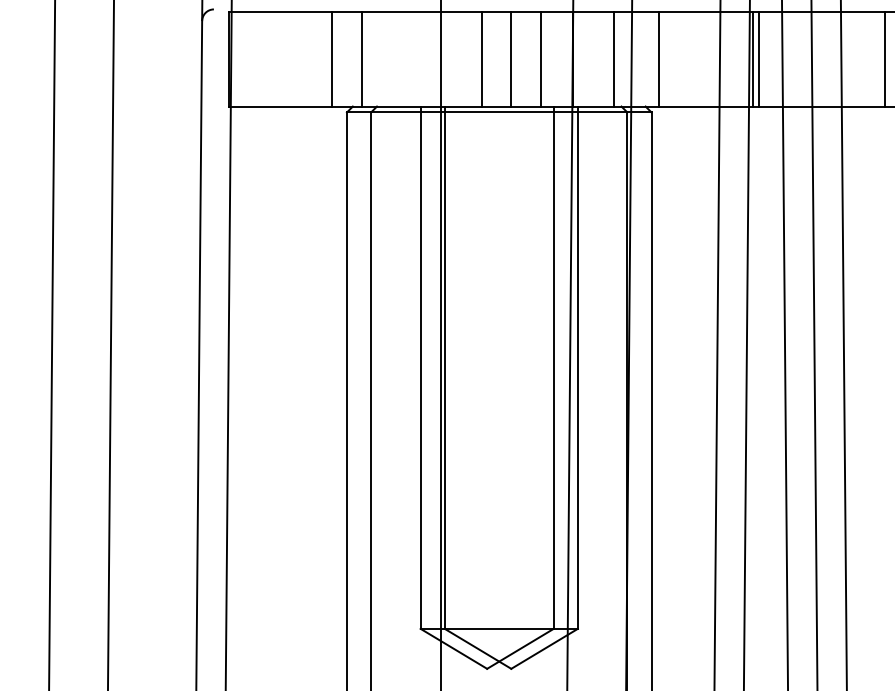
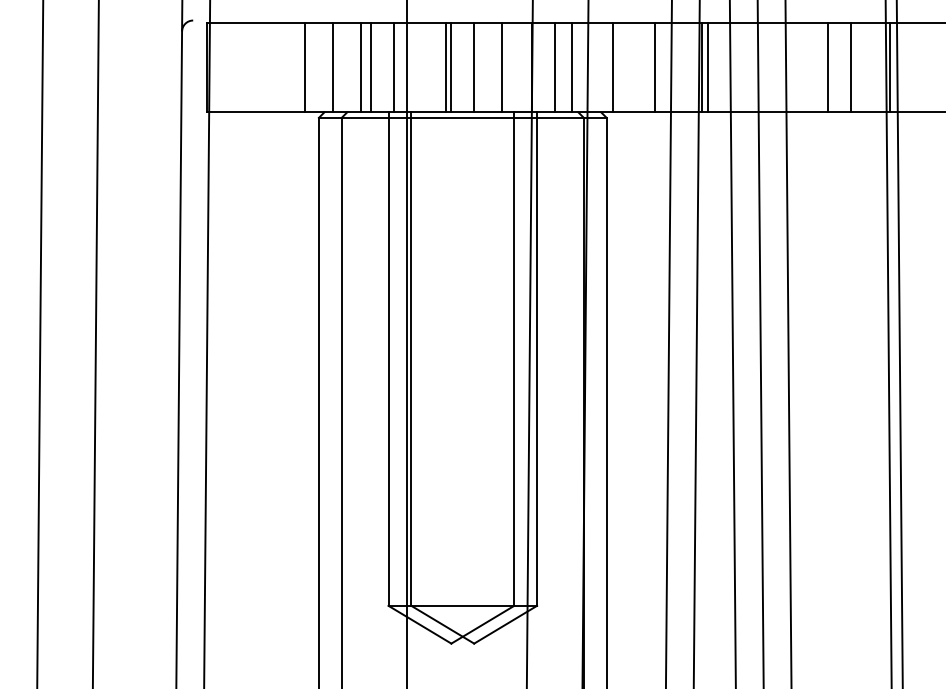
line: (390, 59) -> (360, 67), added
line: (401, 59) -> (370, 67), added
line: (425, 59) -> (393, 67), added
line: (487, 59) -> (451, 67), added
line: (596, 59) -> (554, 67), added
line: (703, 59) -> (655, 67), added

